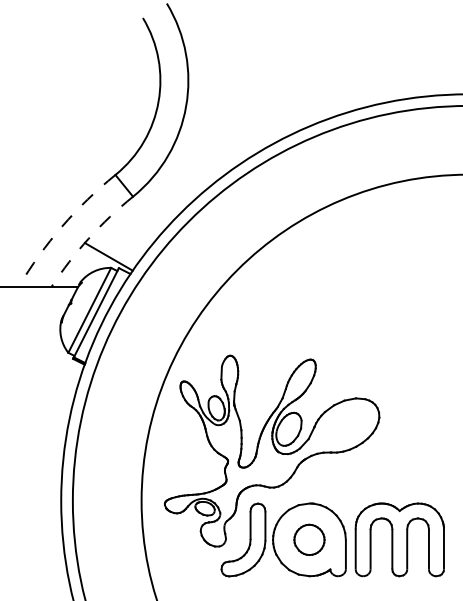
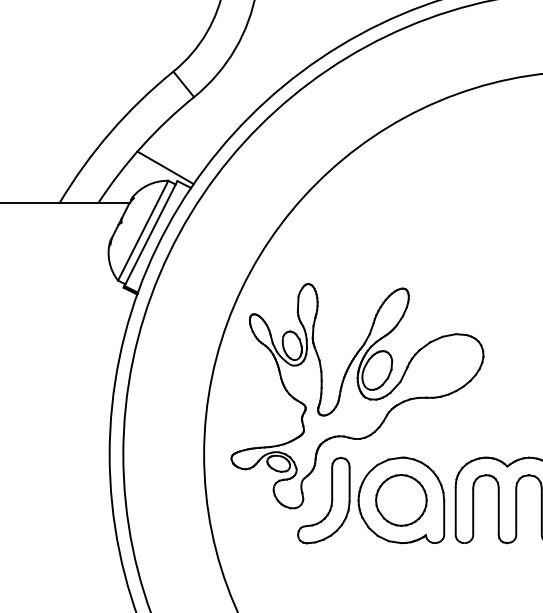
arc: (62, 226) -> (111, 132), dashed -> solid
arc: (88, 238) -> (141, 146), dashed -> solid
part: (309, 539) -> (401, 499), size x1.43

